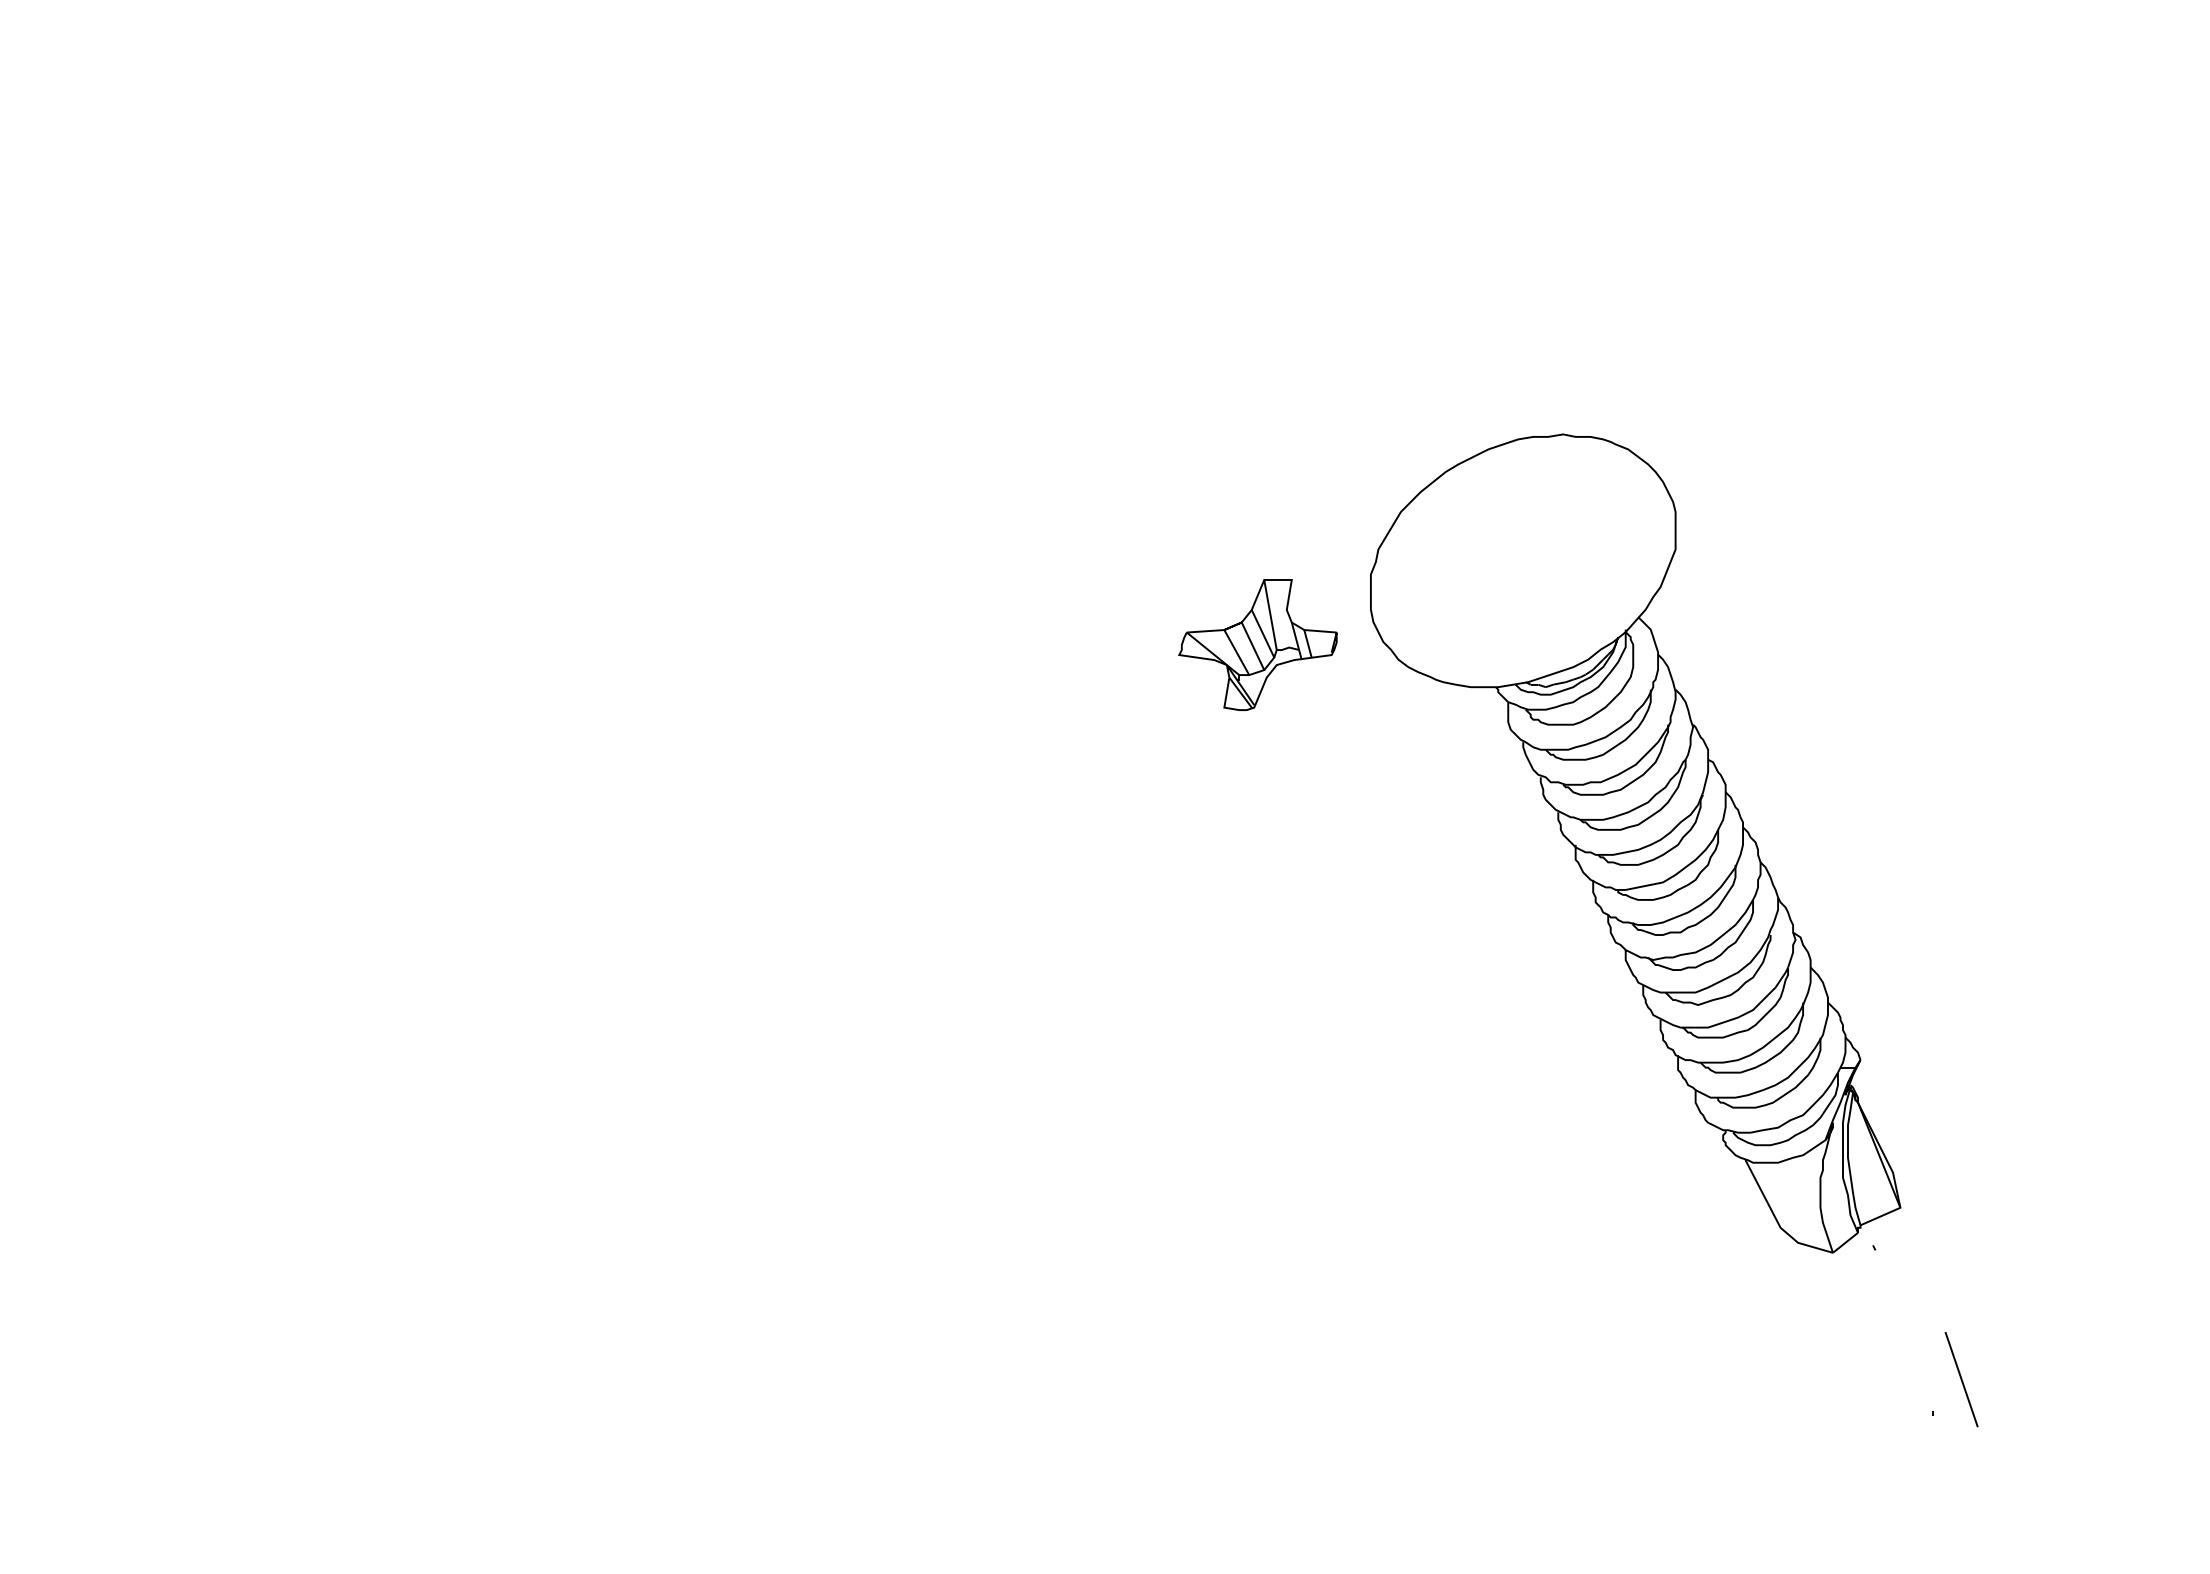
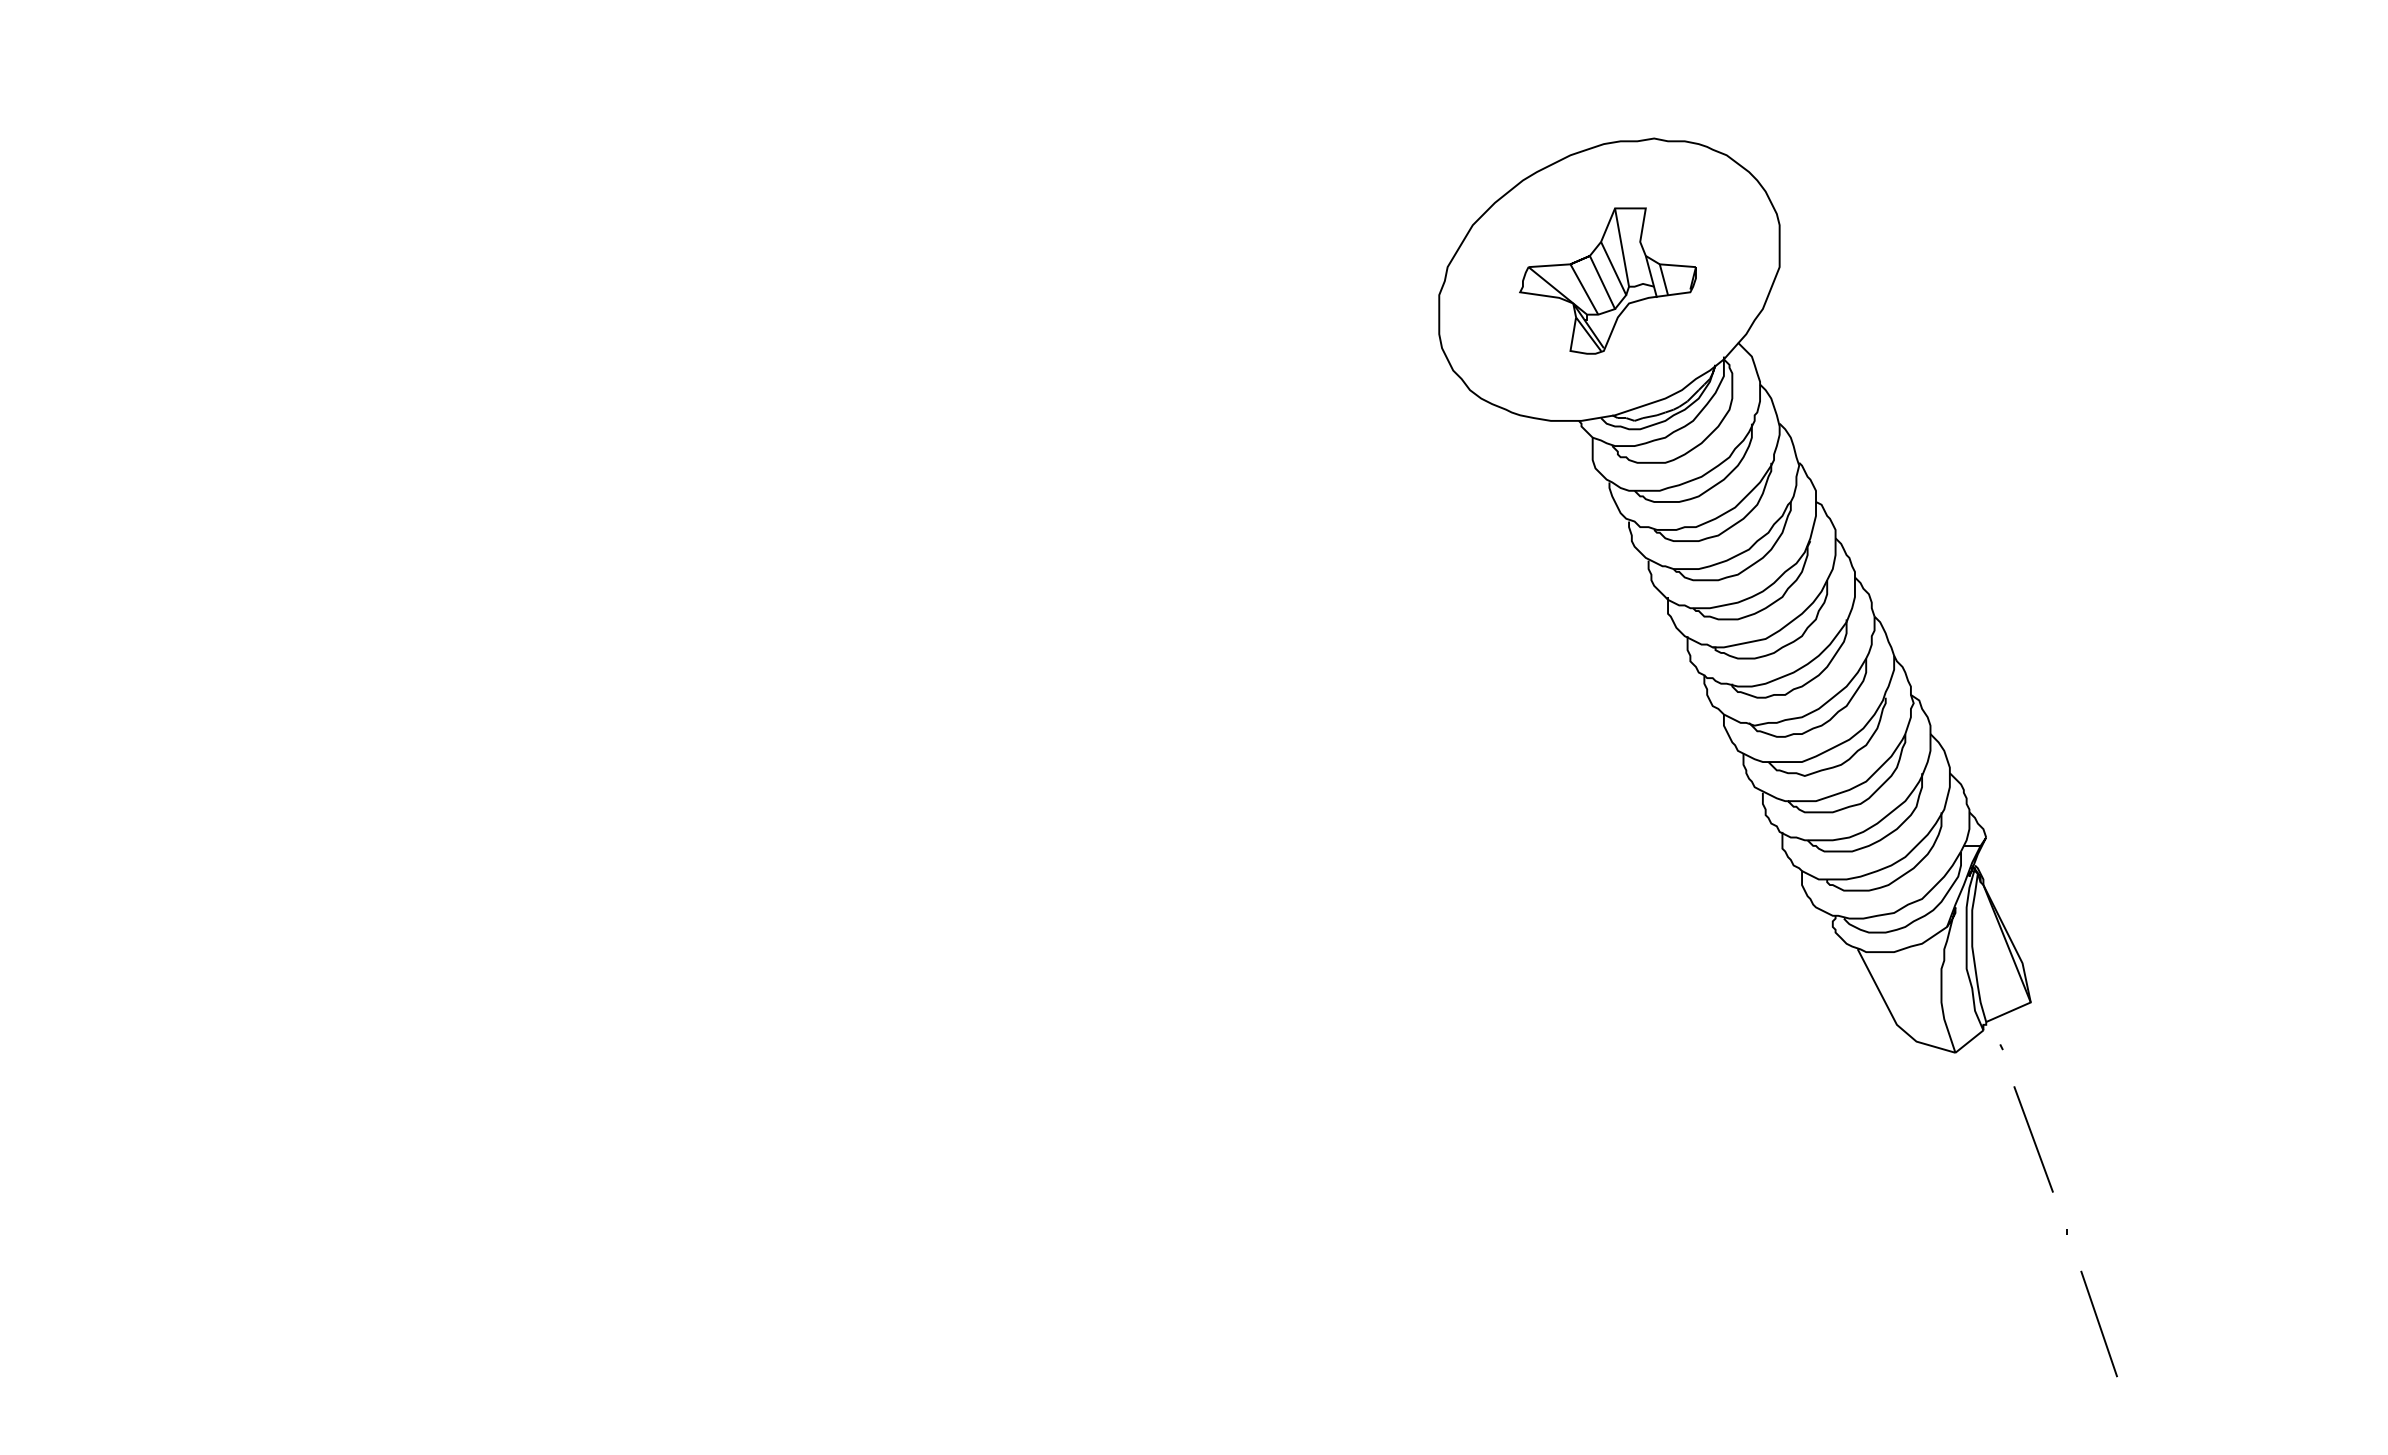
part: (1257, 644) -> (1607, 280), moved
line: (1902, 1330) -> (2033, 1139), added
line: (1961, 1379) -> (2099, 1323), moved

